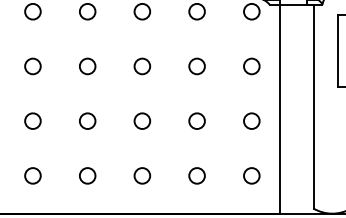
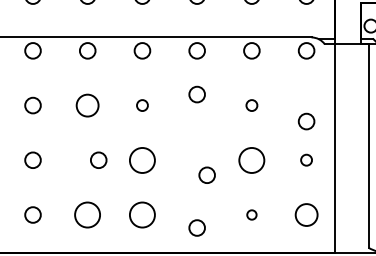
circle: (32, 66) -> (87, 105), size x1.4
circle: (87, 66) -> (142, 105), size x0.7
circle: (141, 66) -> (196, 94), moved
circle: (196, 66) -> (251, 105), size x0.7
circle: (251, 66) -> (306, 121), moved
circle: (32, 120) -> (98, 159), moved
circle: (87, 120) -> (142, 159), size x1.6
circle: (141, 120) -> (206, 174), moved
circle: (196, 120) -> (251, 159), size x1.6
circle: (251, 120) -> (306, 159), size x0.7
circle: (32, 175) -> (87, 214), size x1.6
circle: (87, 175) -> (142, 214), size x1.6
circle: (141, 175) -> (196, 227), moved
circle: (196, 175) -> (251, 214), size x0.6
circle: (251, 175) -> (306, 214), size x1.4

